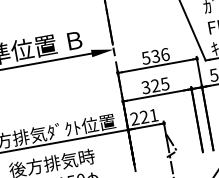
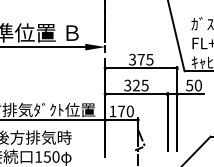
text: (155, 56) -> (141, 59), 536 -> 375
text: (144, 117) -> (121, 111), 221 -> 170

